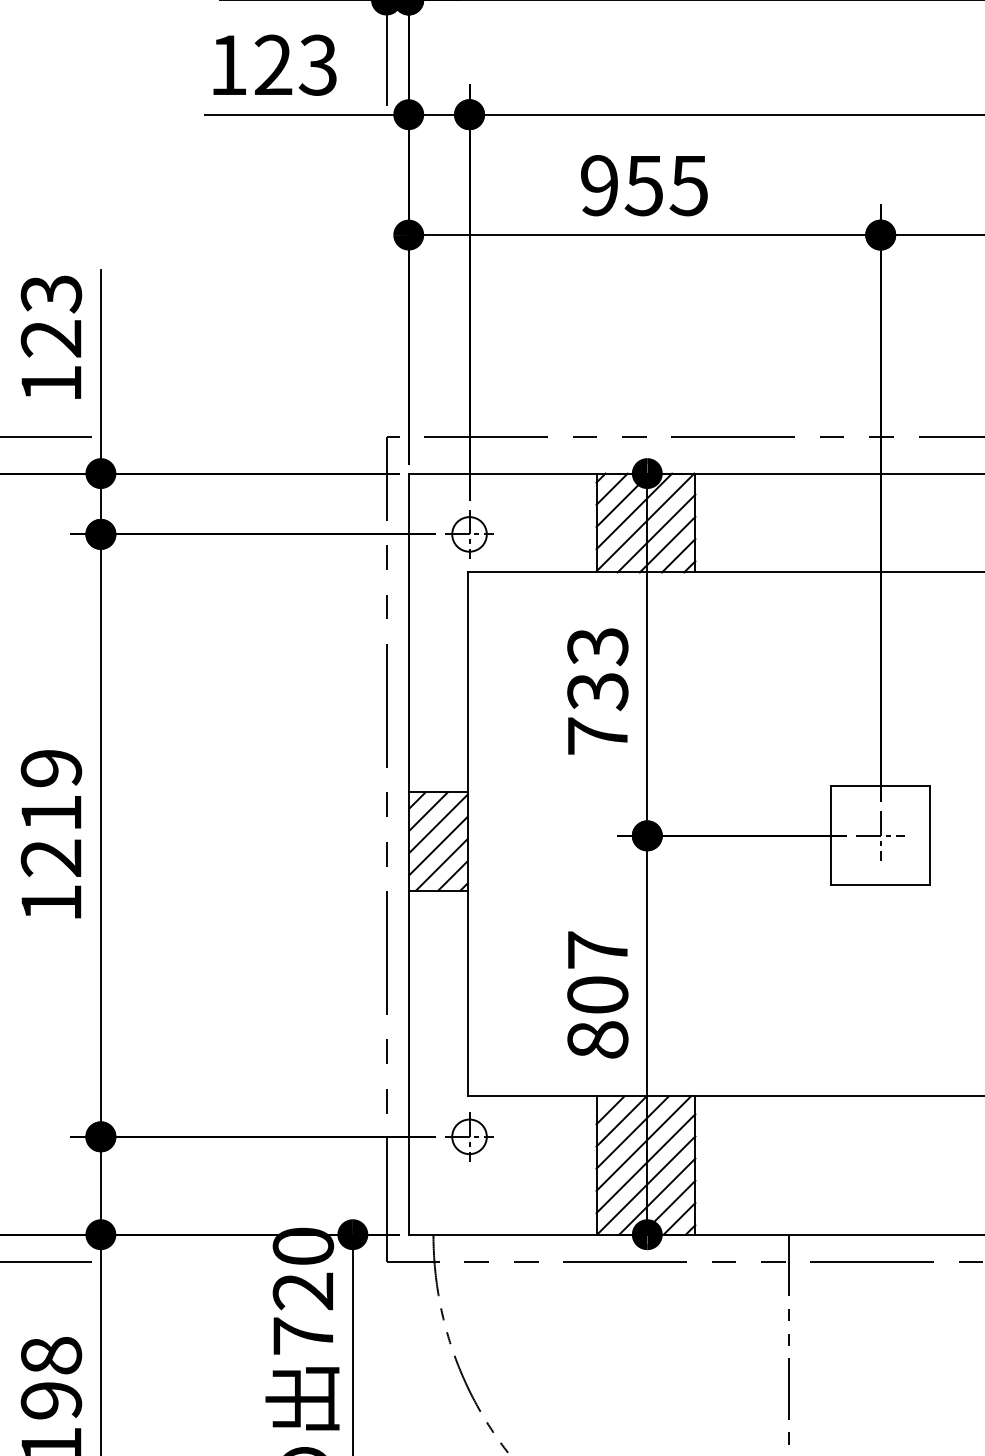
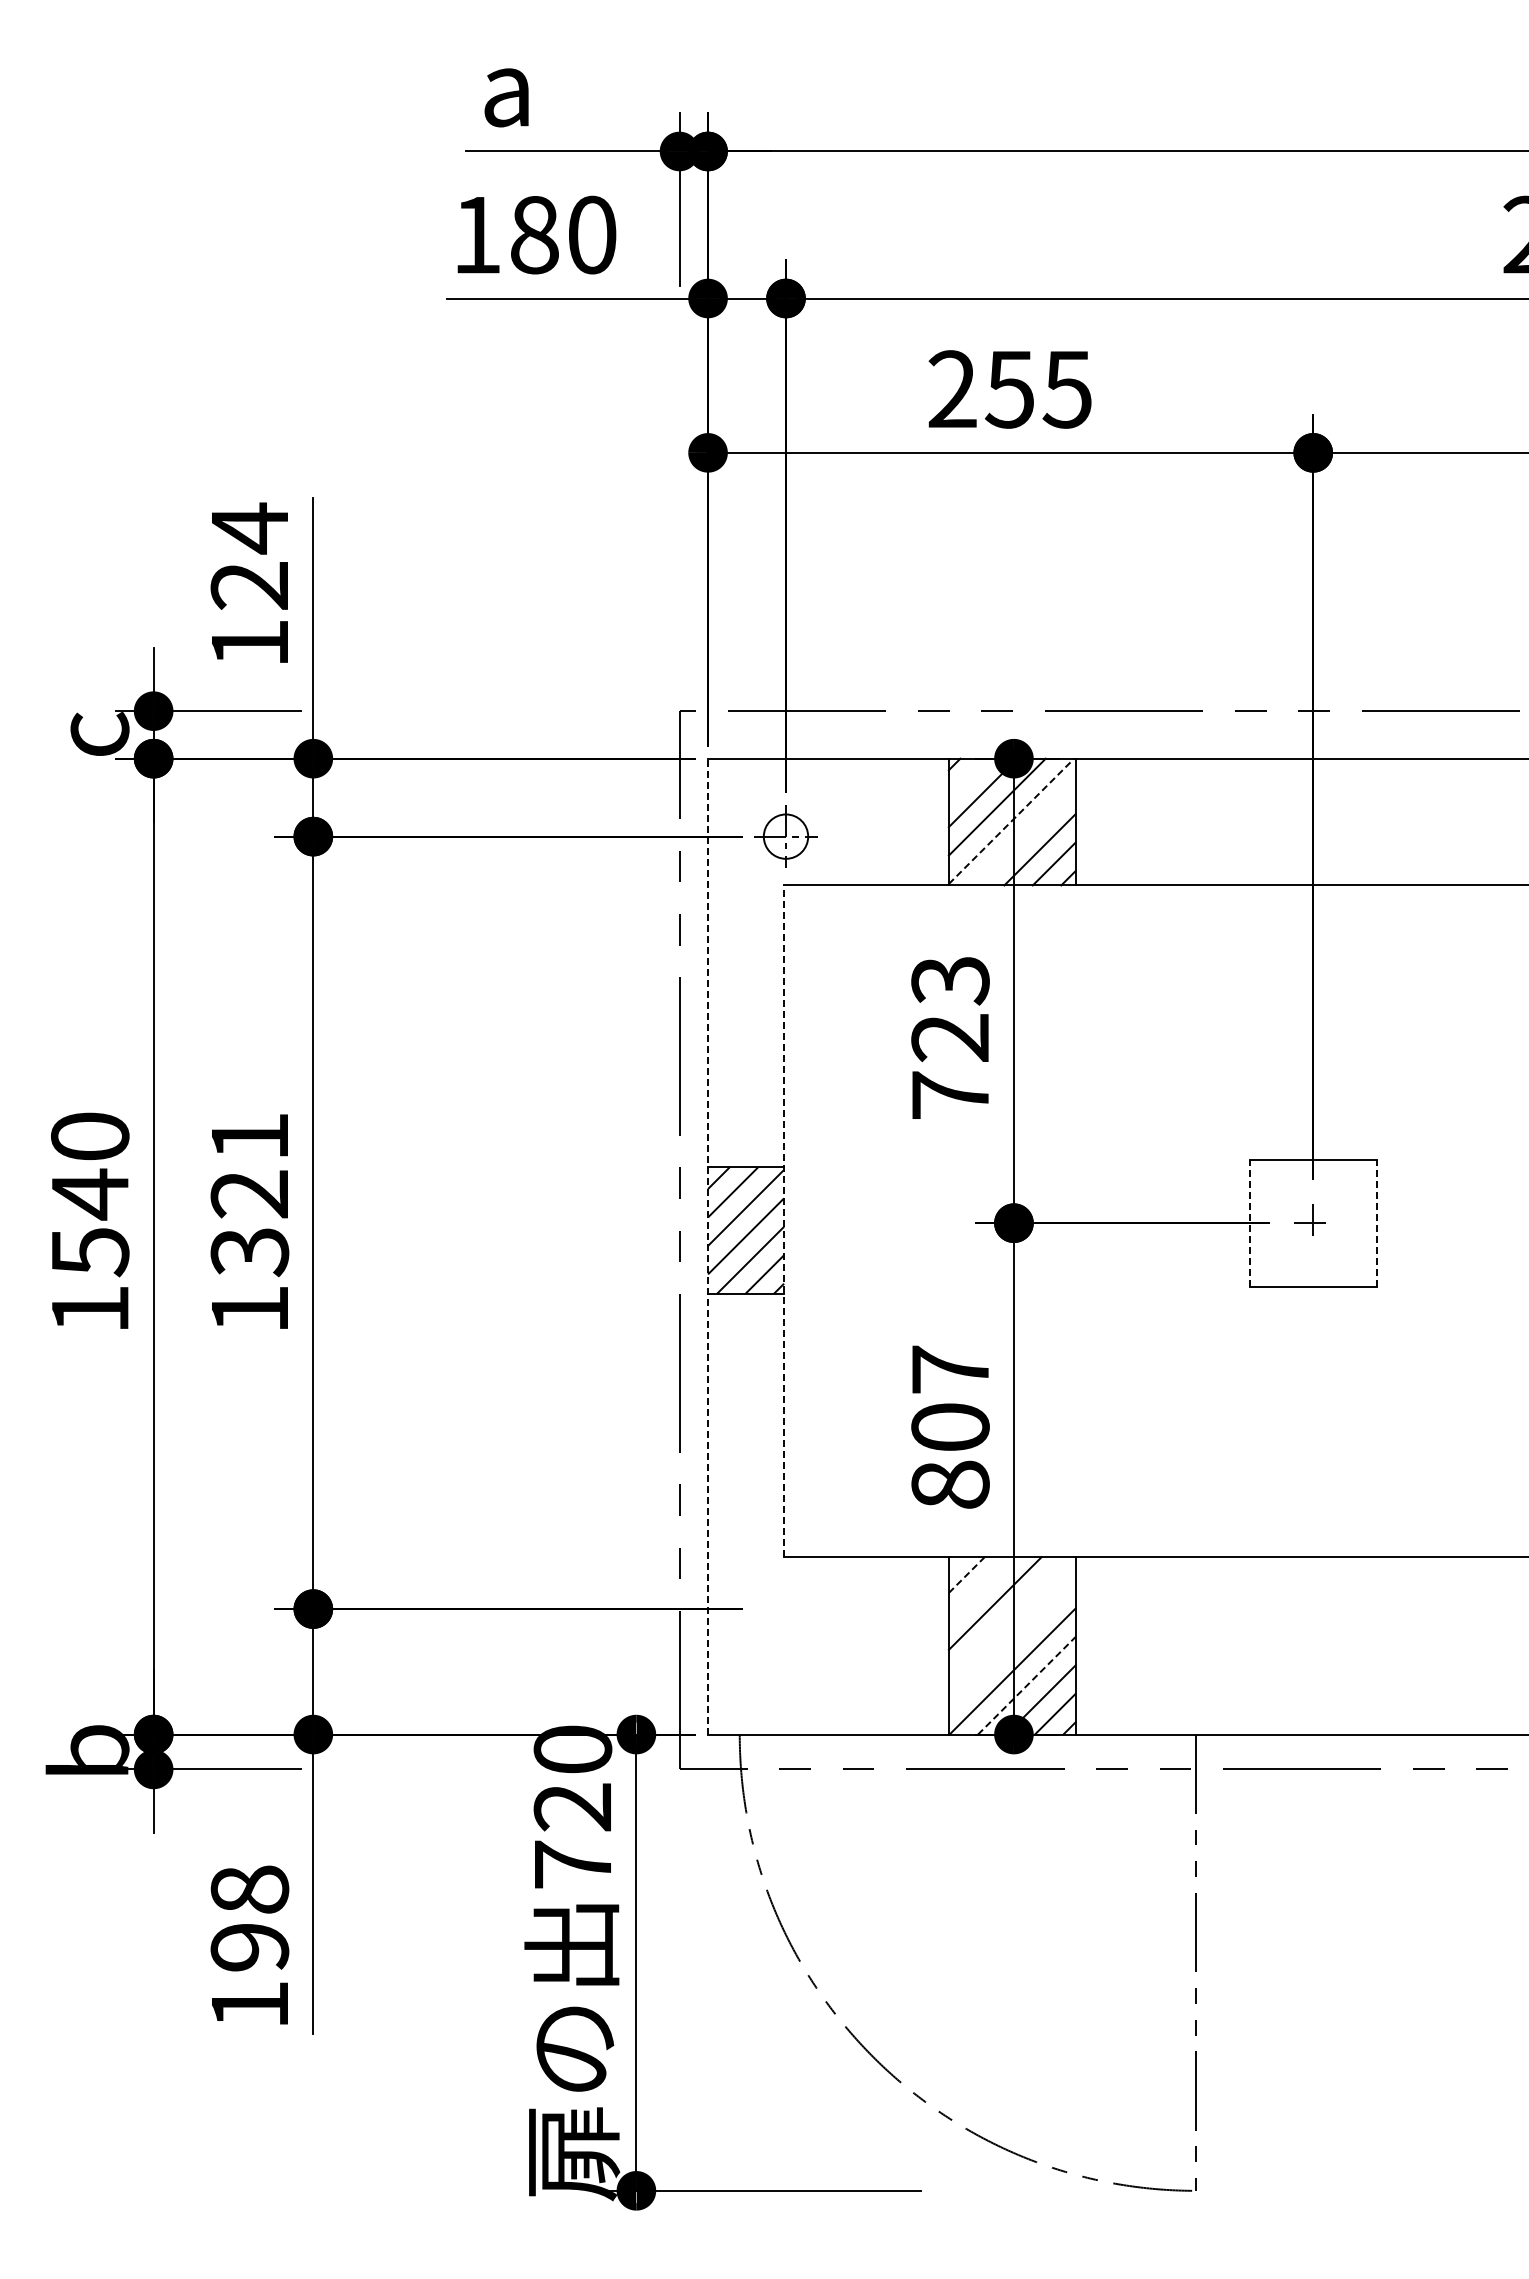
text: (296, 64) -> (563, 234), 123 -> 180
text: (599, 185) -> (952, 389), 955 -> 255
text: (51, 294) -> (249, 528), 123 -> 124
line: (611, 489) -> (968, 778), removed
line: (645, 522) -> (1011, 821), solid -> dashed
line: (656, 533) -> (1025, 835), removed
text: (597, 691) -> (950, 1038), 733 -> 723
text: (51, 814) -> (249, 1195), 1219 -> 1321
line: (468, 834) -> (784, 1221), solid -> dashed
line: (831, 835) -> (1249, 1222), solid -> dashed
line: (930, 835) -> (1376, 1222), solid -> dashed
part: (880, 836) -> (1313, 1223), size x0.6
line: (409, 854) -> (708, 1246), solid -> dashed
line: (611, 1109) -> (967, 1574), solid -> dashed
line: (621, 1121) -> (980, 1589), removed
part: (469, 1136) -> (785, 1608), removed
line: (643, 1143) -> (1009, 1617), removed
line: (645, 1163) -> (1011, 1643), removed
line: (657, 1196) -> (1027, 1685), solid -> dashed

